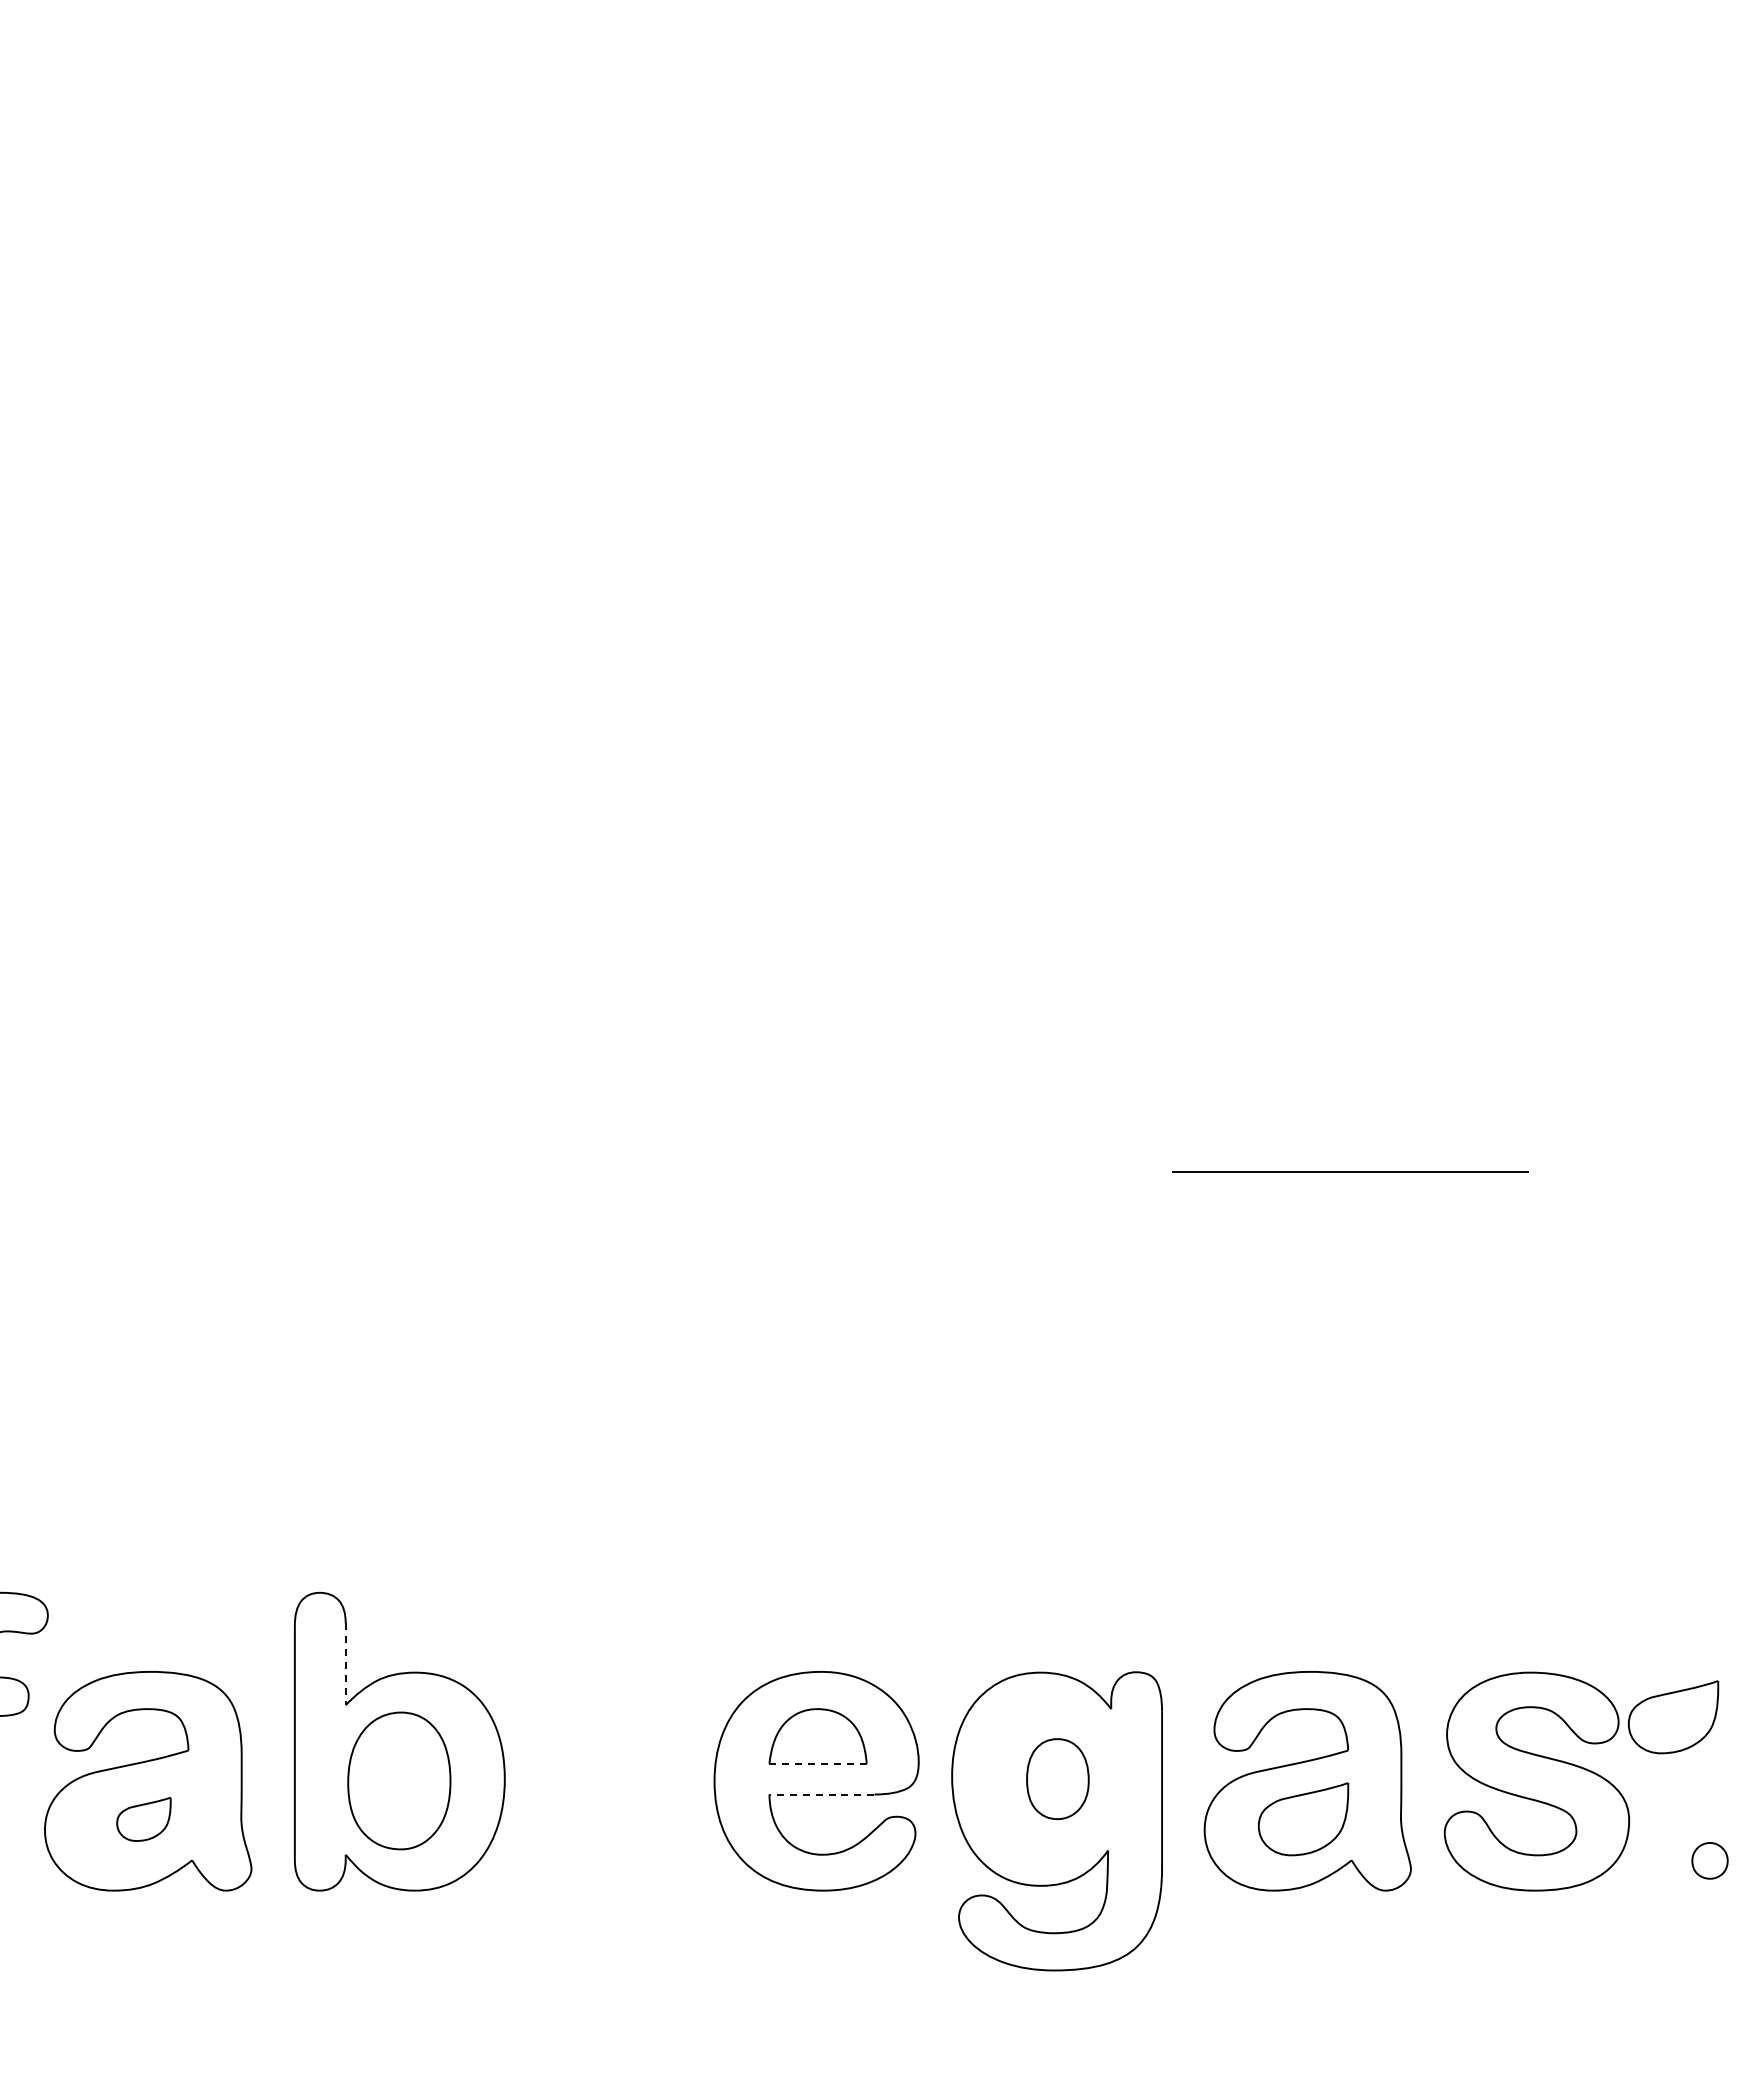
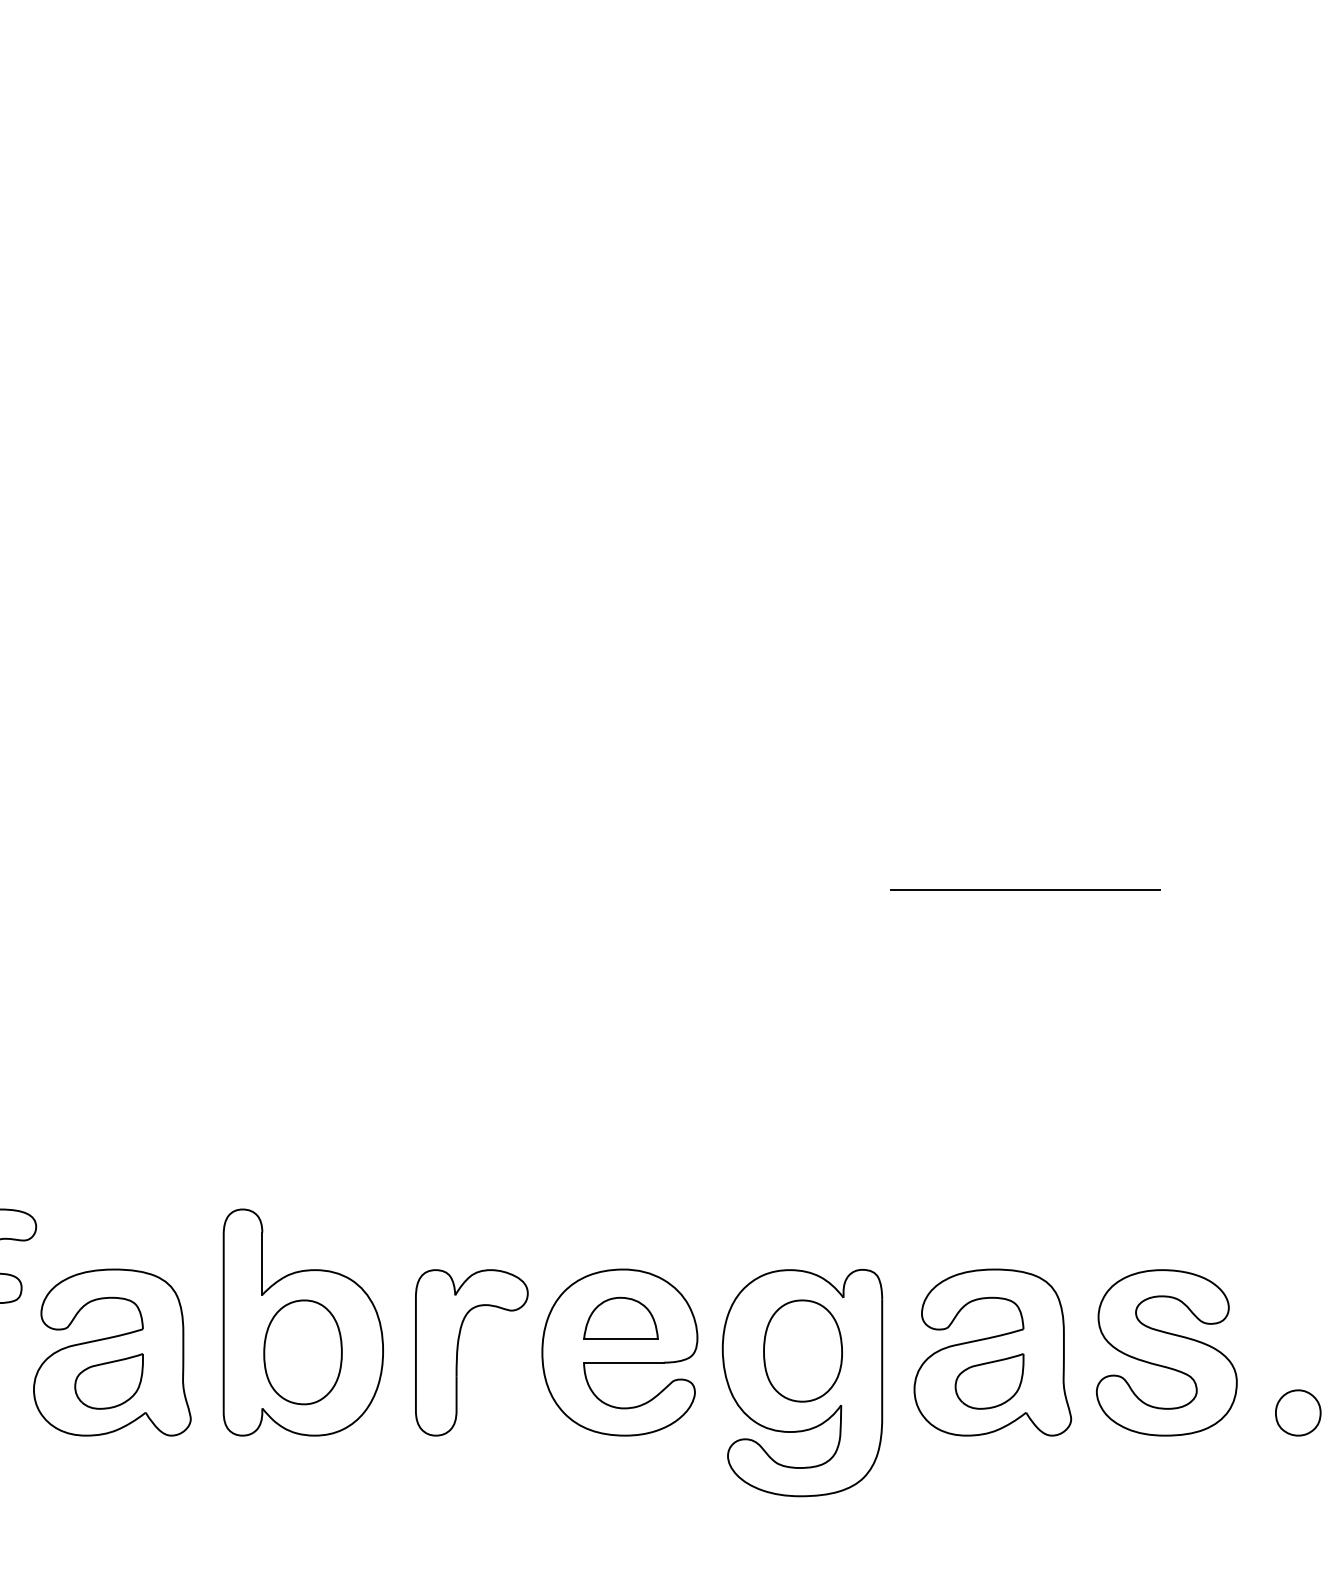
line: (345, 1664) -> (262, 1263), dashed -> solid
part: (1673, 1717) -> (1270, 1304), removed
line: (818, 1764) -> (621, 1339), dashed -> solid
part: (1057, 1778) -> (802, 1350), size x1.67
part: (603, 1781) -> (458, 1352), added
line: (821, 1794) -> (623, 1362), dashed -> solid
part: (143, 1819) -> (108, 1381), size x1.67
part: (1709, 1860) -> (1297, 1412), size x1.67

